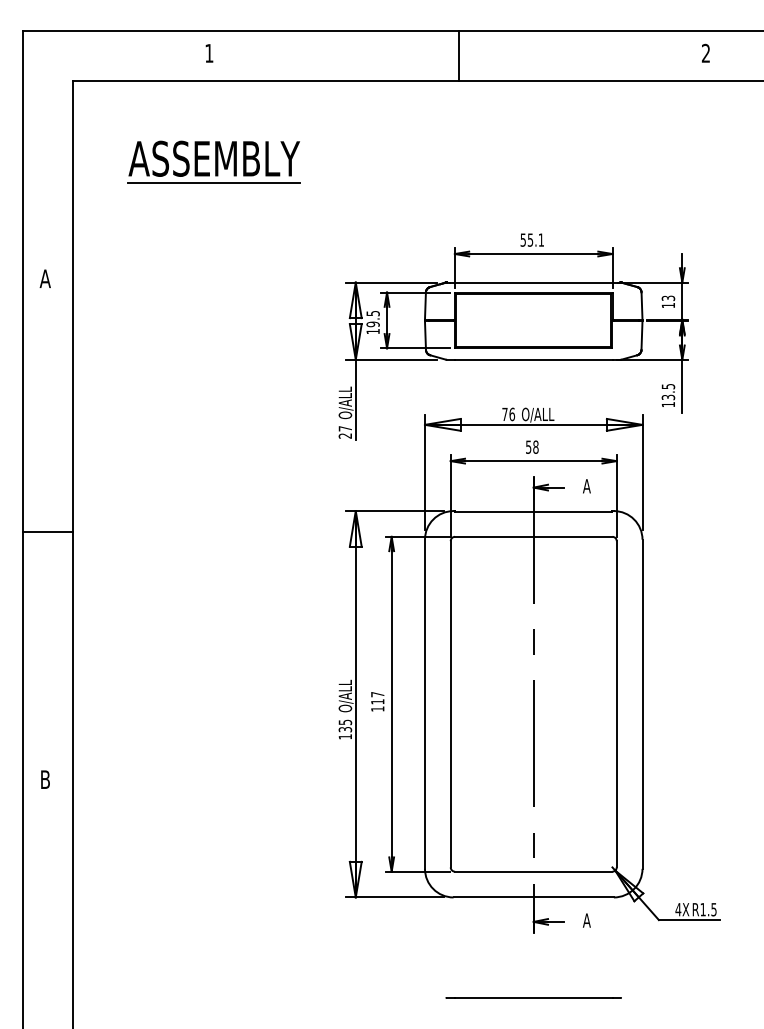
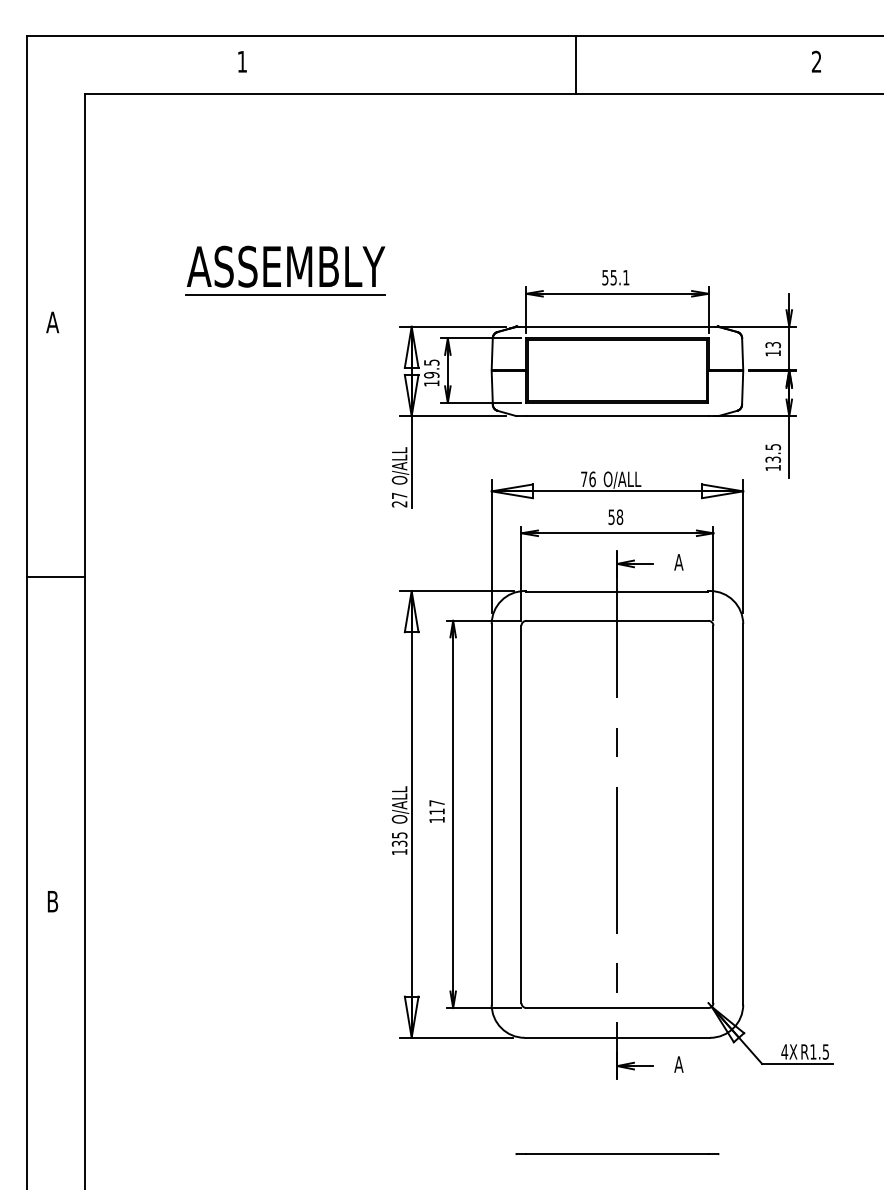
line: (458, 55) -> (575, 64), moved
part: (213, 162) -> (285, 270), moved
line: (47, 531) -> (55, 576), moved

